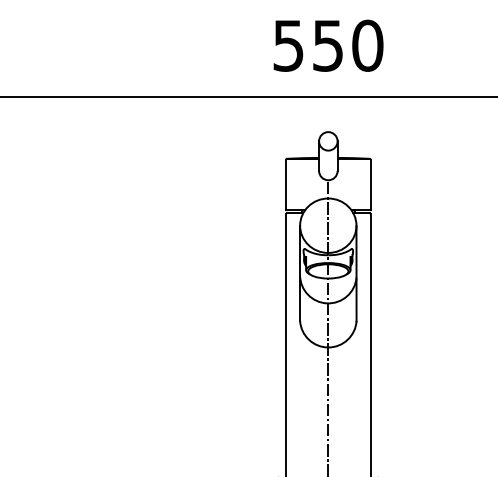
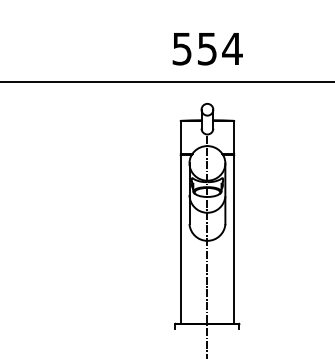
text: (367, 45) -> (232, 48), 550 -> 554

